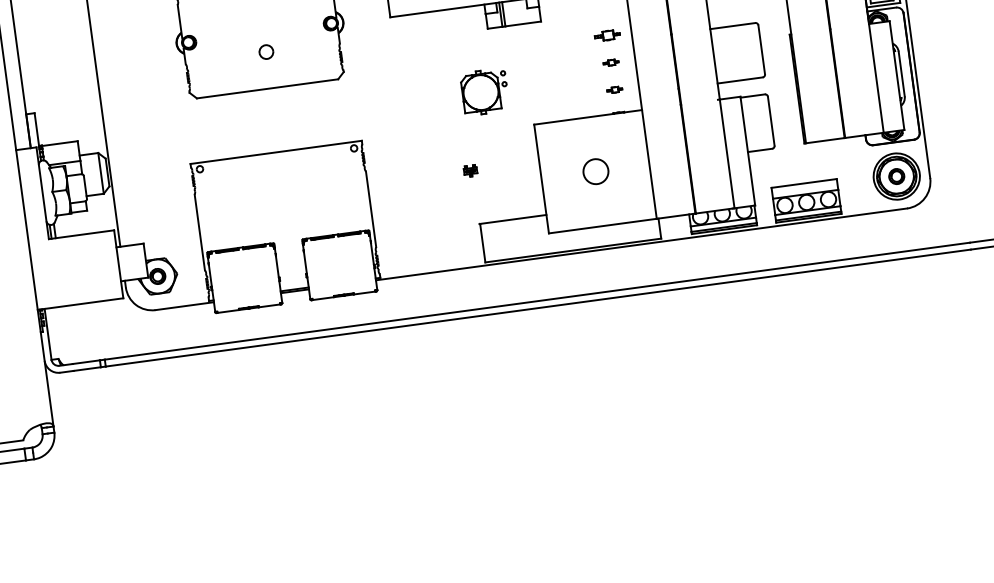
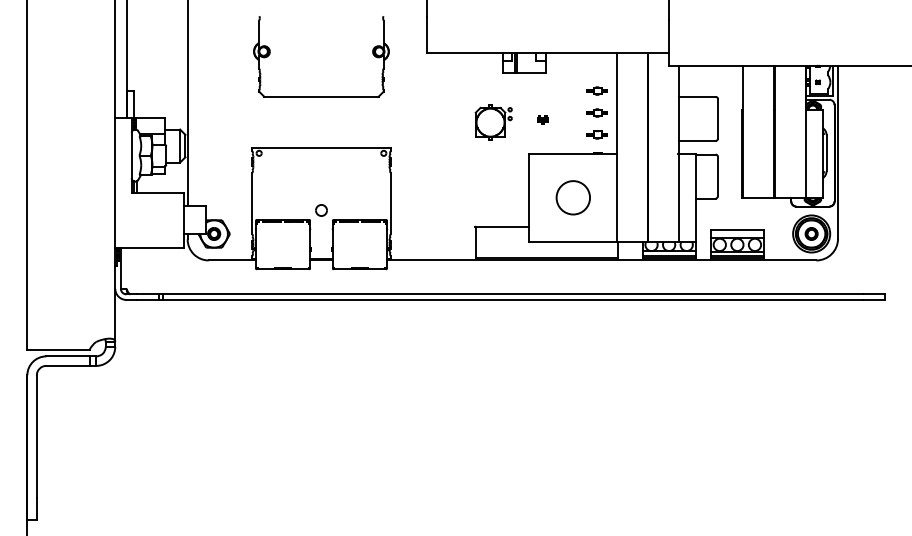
part: (266, 52) -> (321, 210), moved
part: (610, 62) -> (596, 112), size x1.67
part: (614, 89) -> (596, 134), size x1.67
part: (470, 170) -> (542, 119), moved
circle: (596, 171) -> (573, 197), size x1.67

